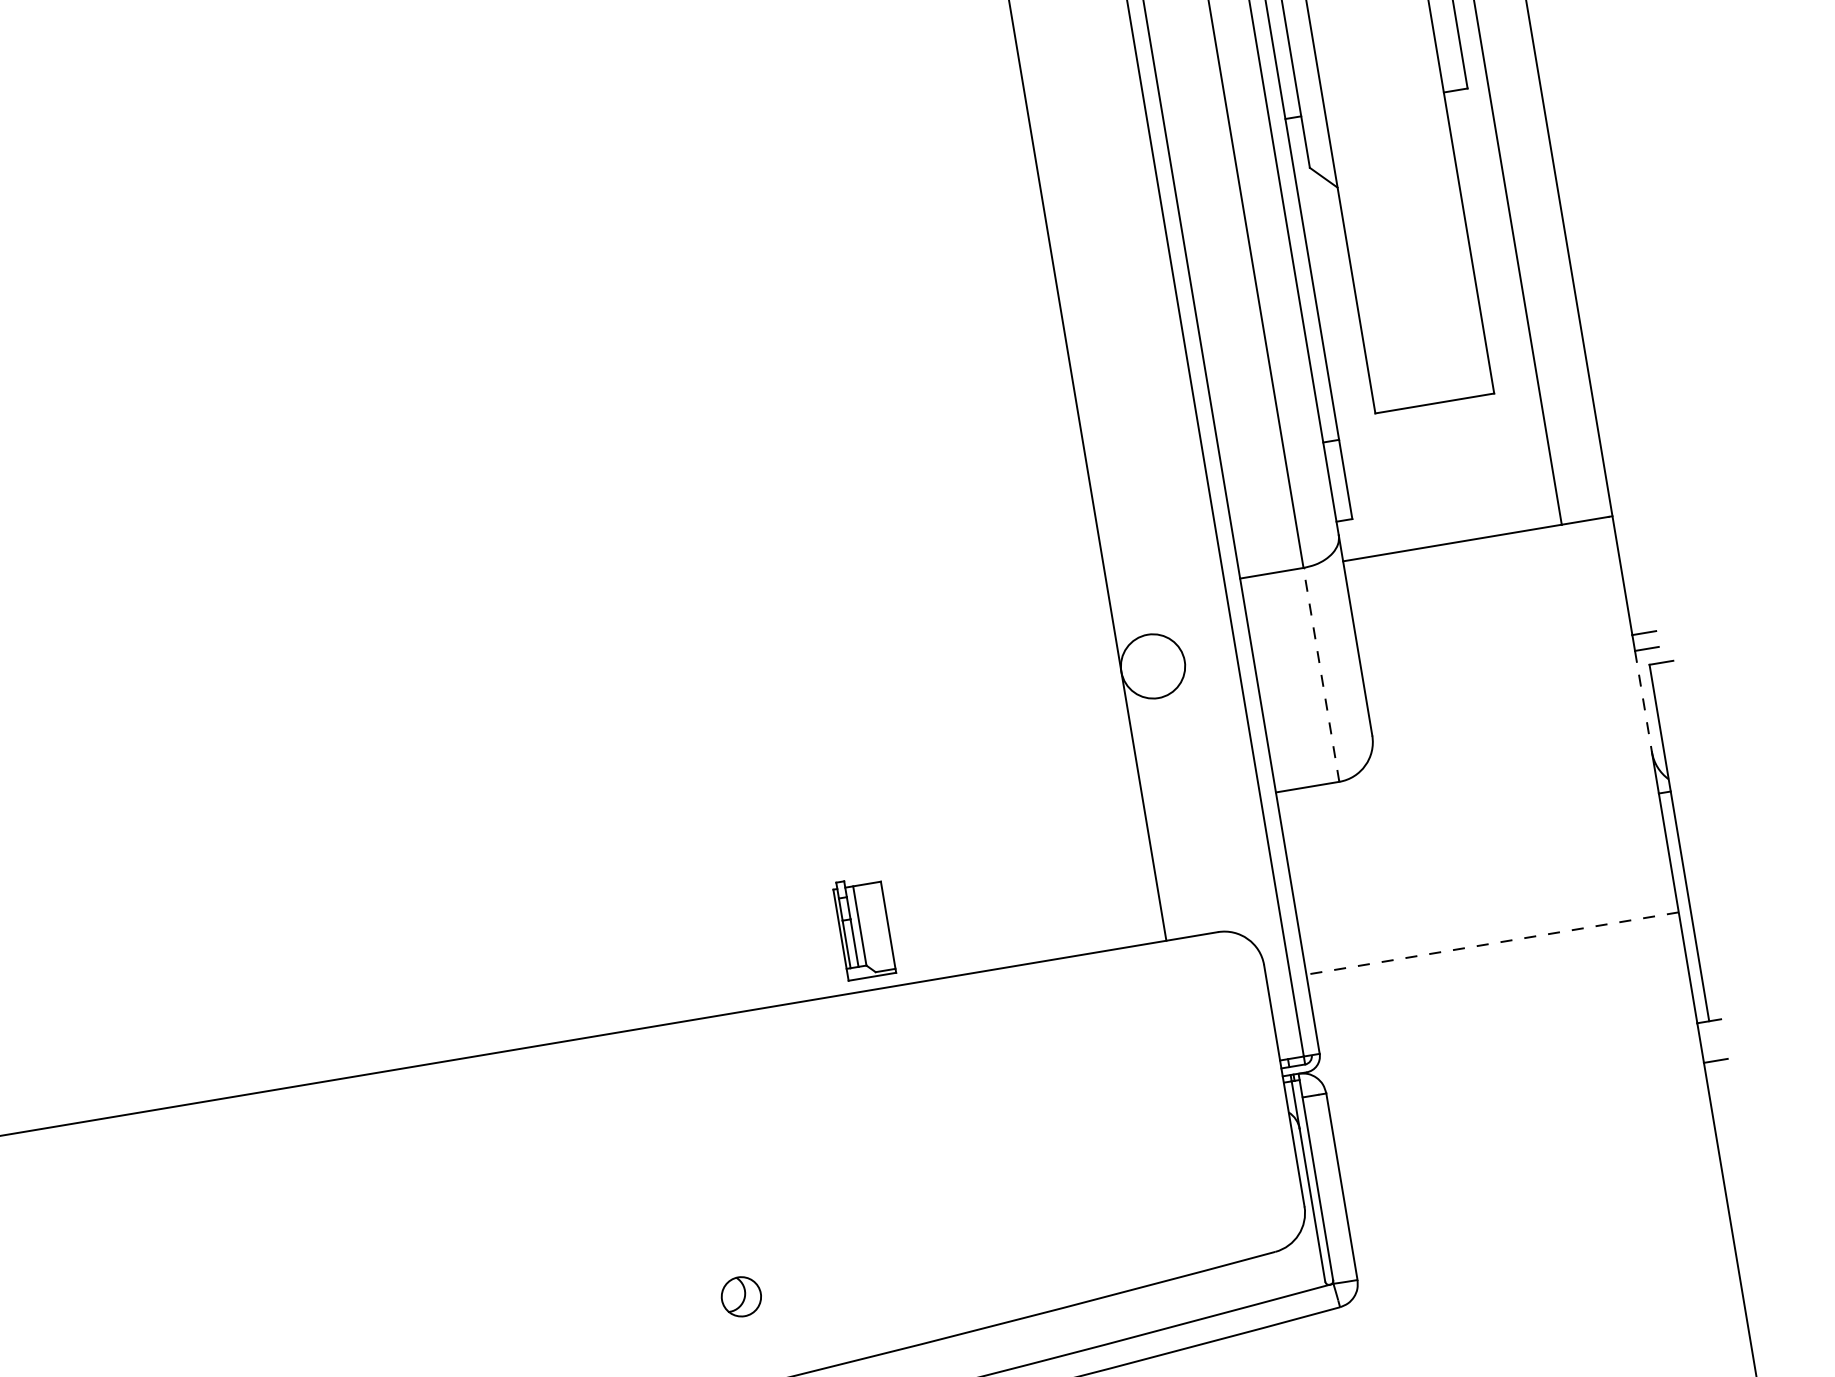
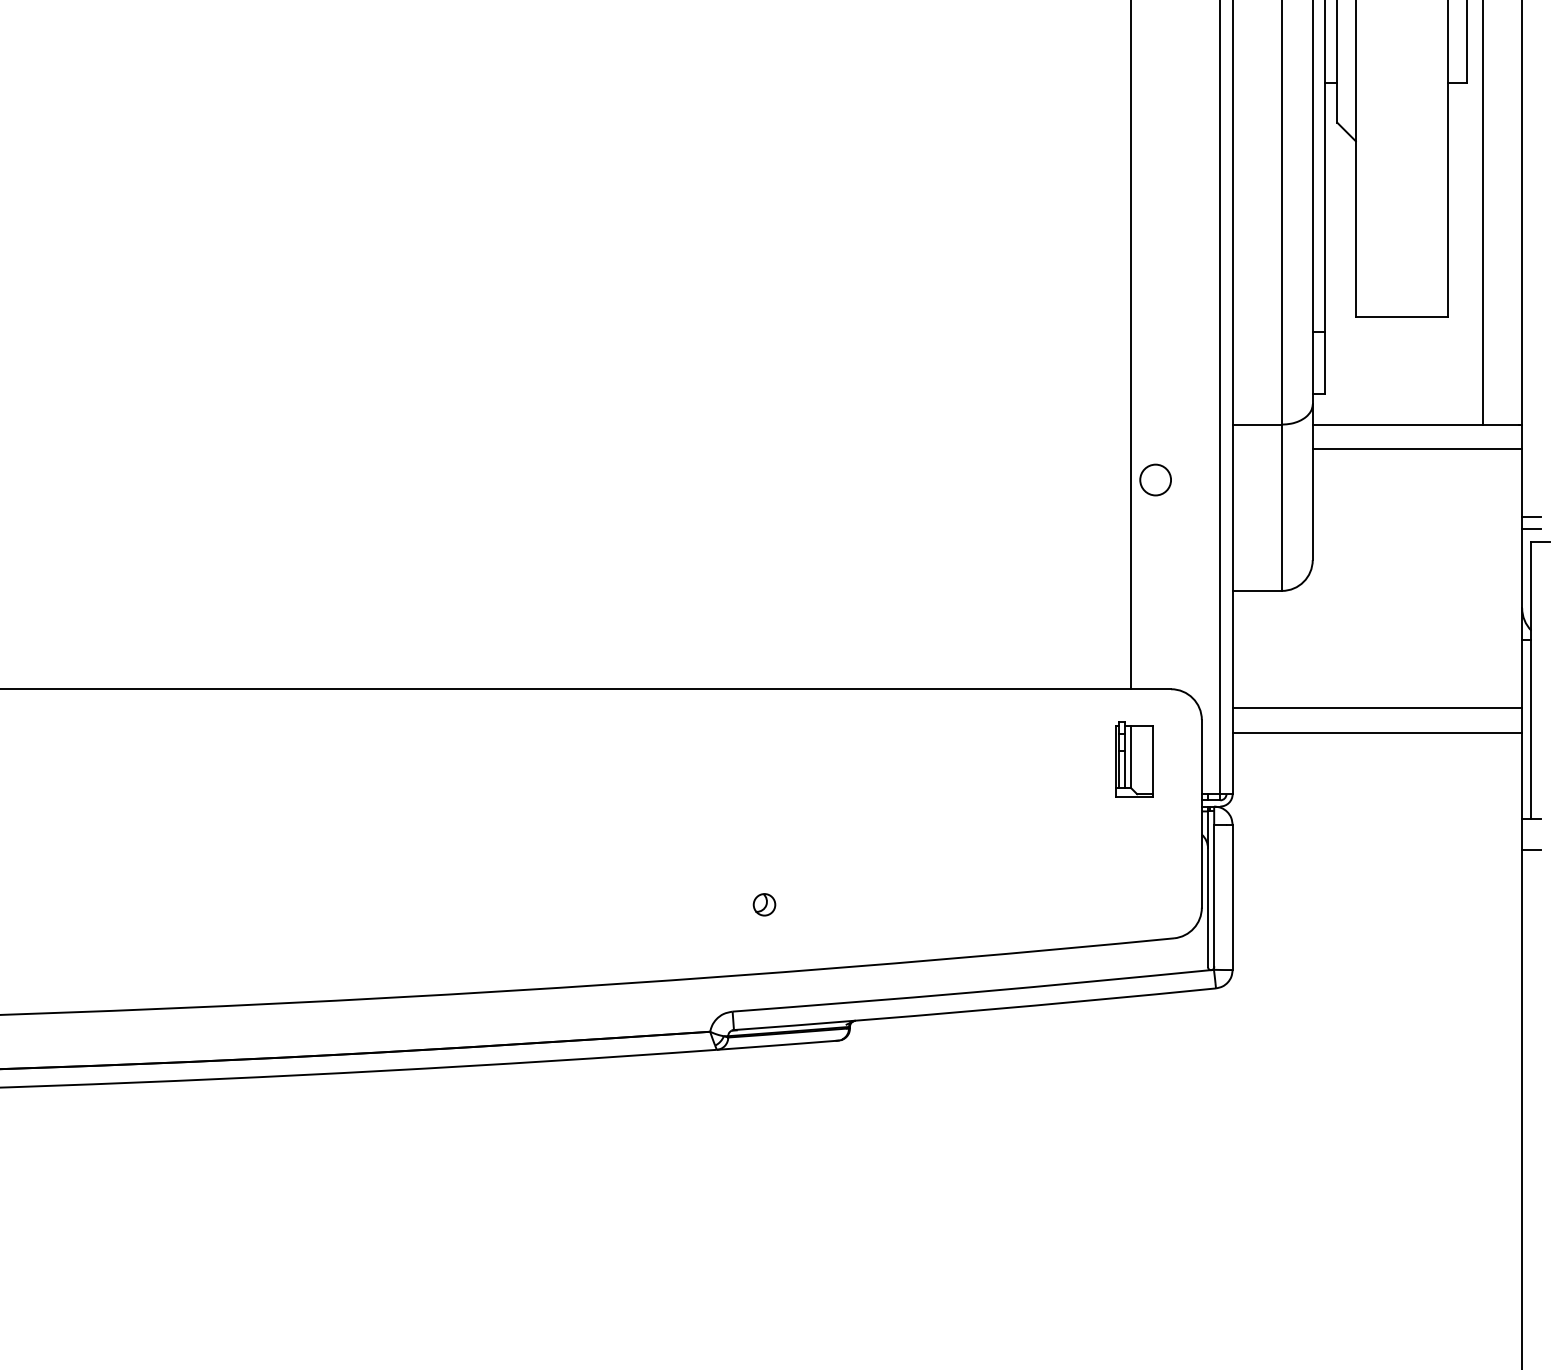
line: (1483, 570) -> (1417, 449), added
circle: (1152, 665) -> (1155, 479), size x0.62
line: (1320, 674) -> (1281, 507), dashed -> solid
line: (1644, 702) -> (1522, 569), dashed -> solid
line: (1487, 911) -> (1377, 707), added
part: (864, 928) -> (1134, 759), moved
line: (1492, 943) -> (1377, 732), dashed -> solid
part: (741, 1296) -> (764, 904), size x0.71

